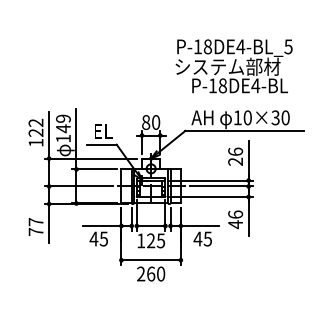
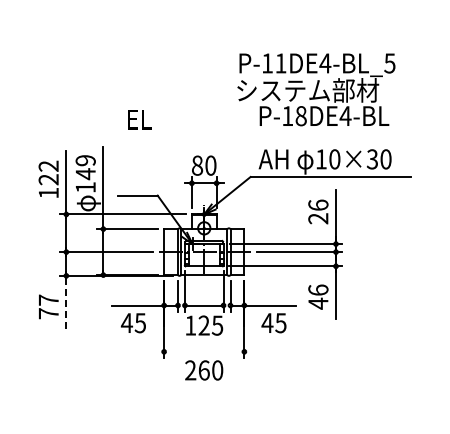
text: (207, 46) -> (280, 63), P-18DE4-BL_5 -> P-11DE4-BL_5
text: (103, 131) -> (139, 119), moved
line: (49, 223) -> (66, 302), solid -> dashed
line: (151, 260) -> (204, 351), removed

